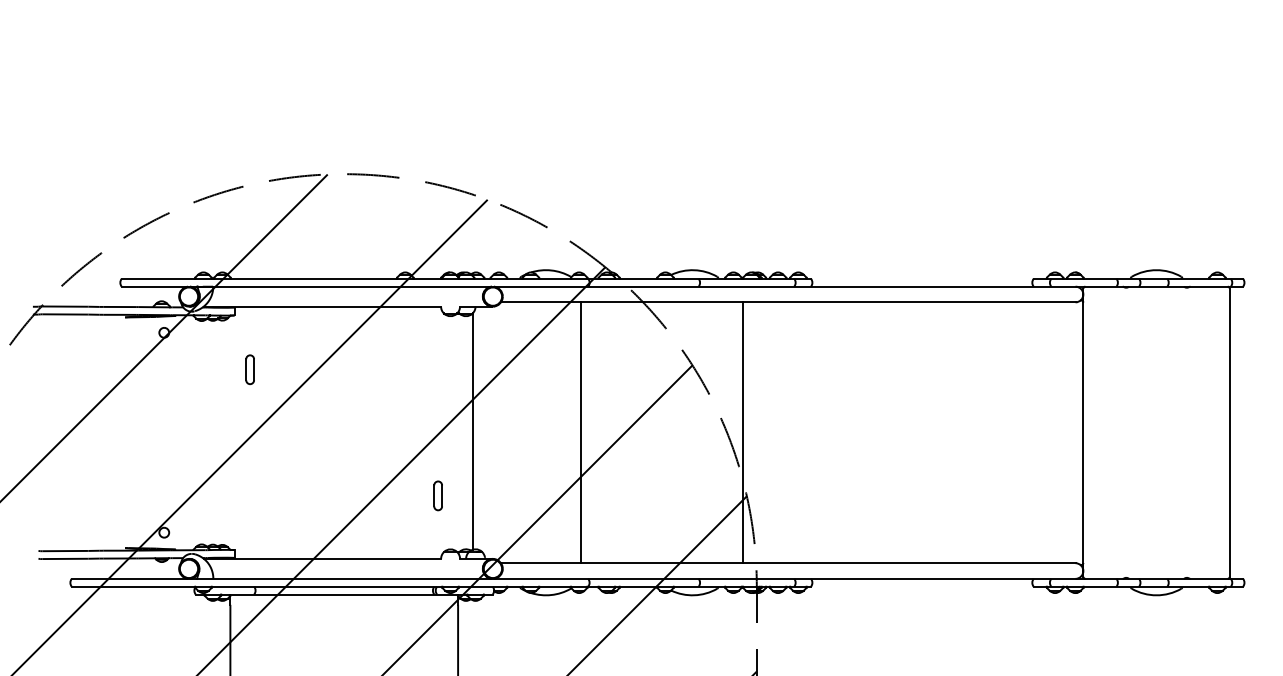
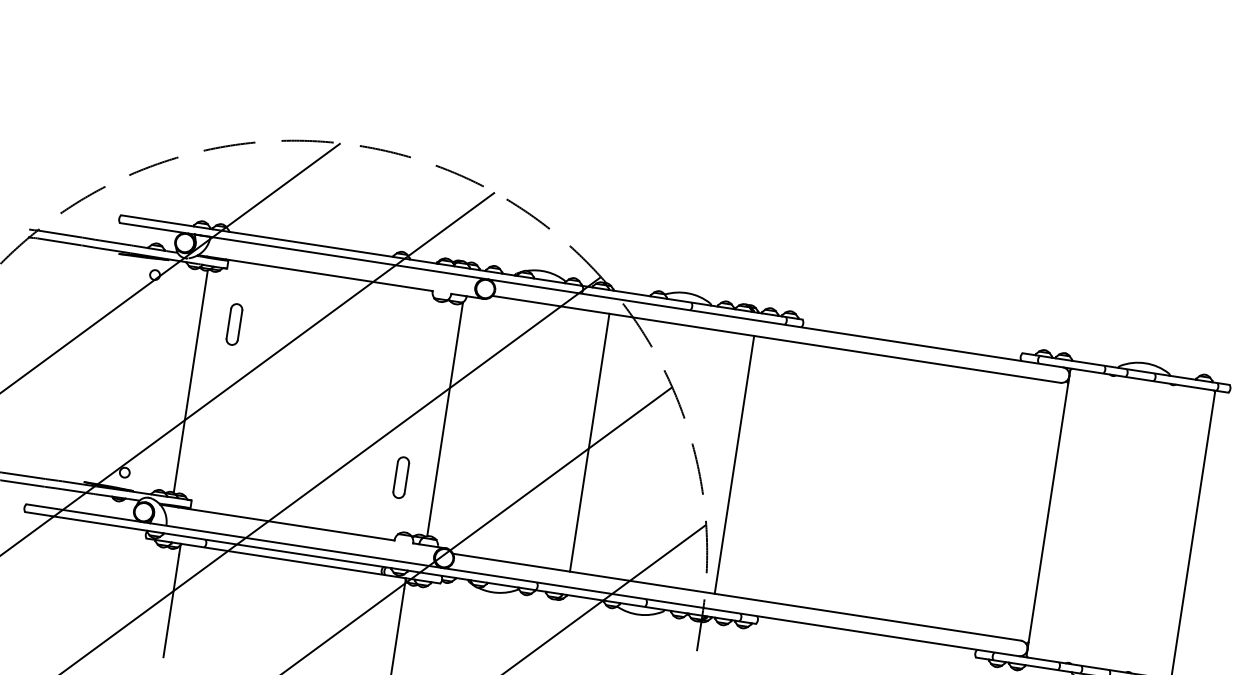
part: (249, 369) -> (233, 324), size x1.43
line: (215, 432) -> (190, 381), added
line: (581, 432) -> (589, 442), moved
line: (742, 432) -> (734, 464), moved
part: (437, 495) -> (400, 477), size x1.43

